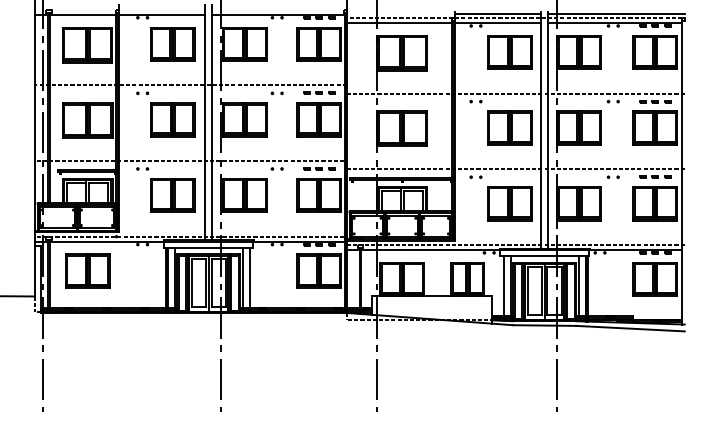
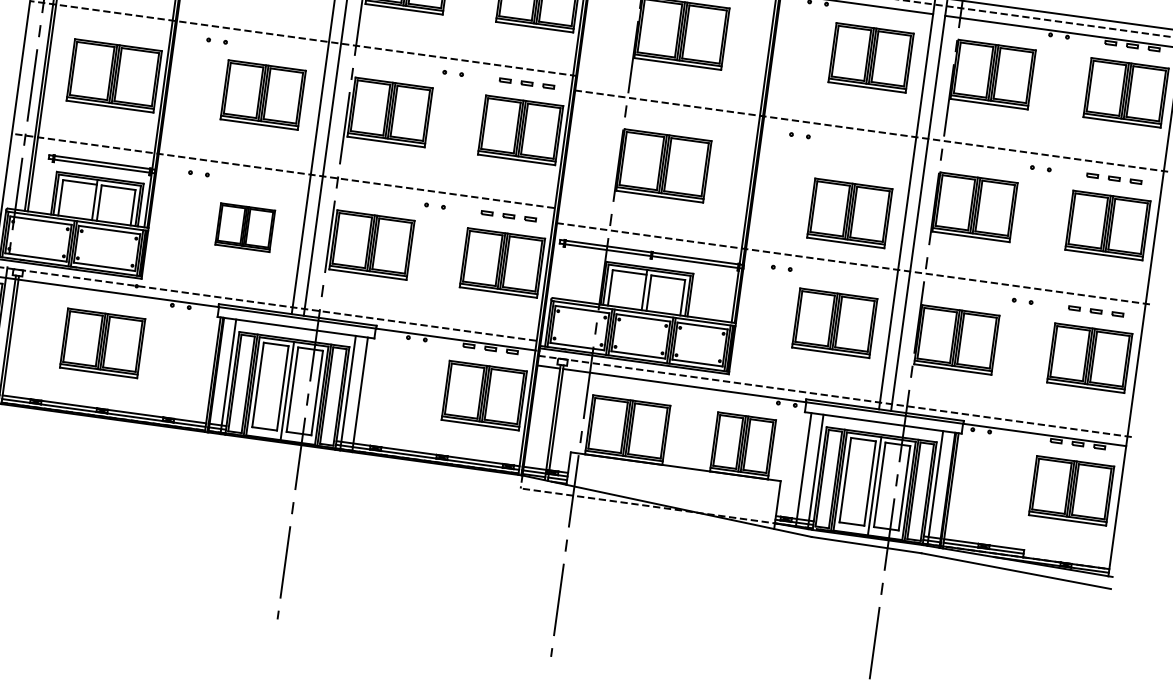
part: (509, 127) -> (849, 211), moved
part: (172, 195) -> (244, 227), size x0.7
part: (87, 270) -> (102, 341), moved

